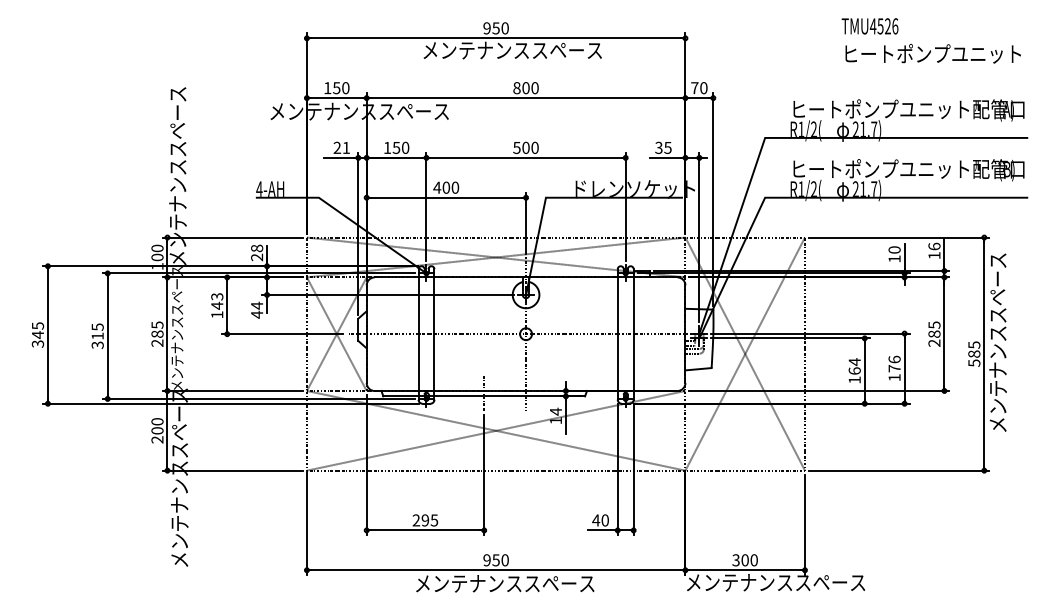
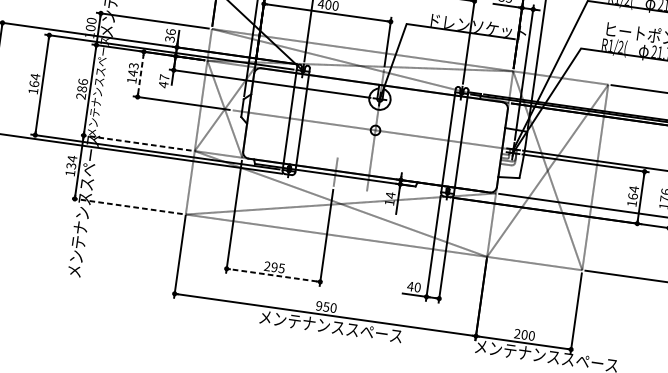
text: (257, 252) -> (170, 35), 28 -> 36
line: (227, 305) -> (141, 74), solid -> dashed
text: (257, 305) -> (164, 77), 44 -> 47
text: (157, 324) -> (83, 81), 285 -> 286
text: (97, 335) -> (34, 83), 315 -> 164
line: (232, 390) -> (135, 142), solid -> dashed
text: (157, 430) -> (71, 165), 200 -> 134
line: (232, 470) -> (126, 206), solid -> dashed
line: (425, 530) -> (273, 275), solid -> dashed
text: (735, 560) -> (516, 333), 300 -> 200

